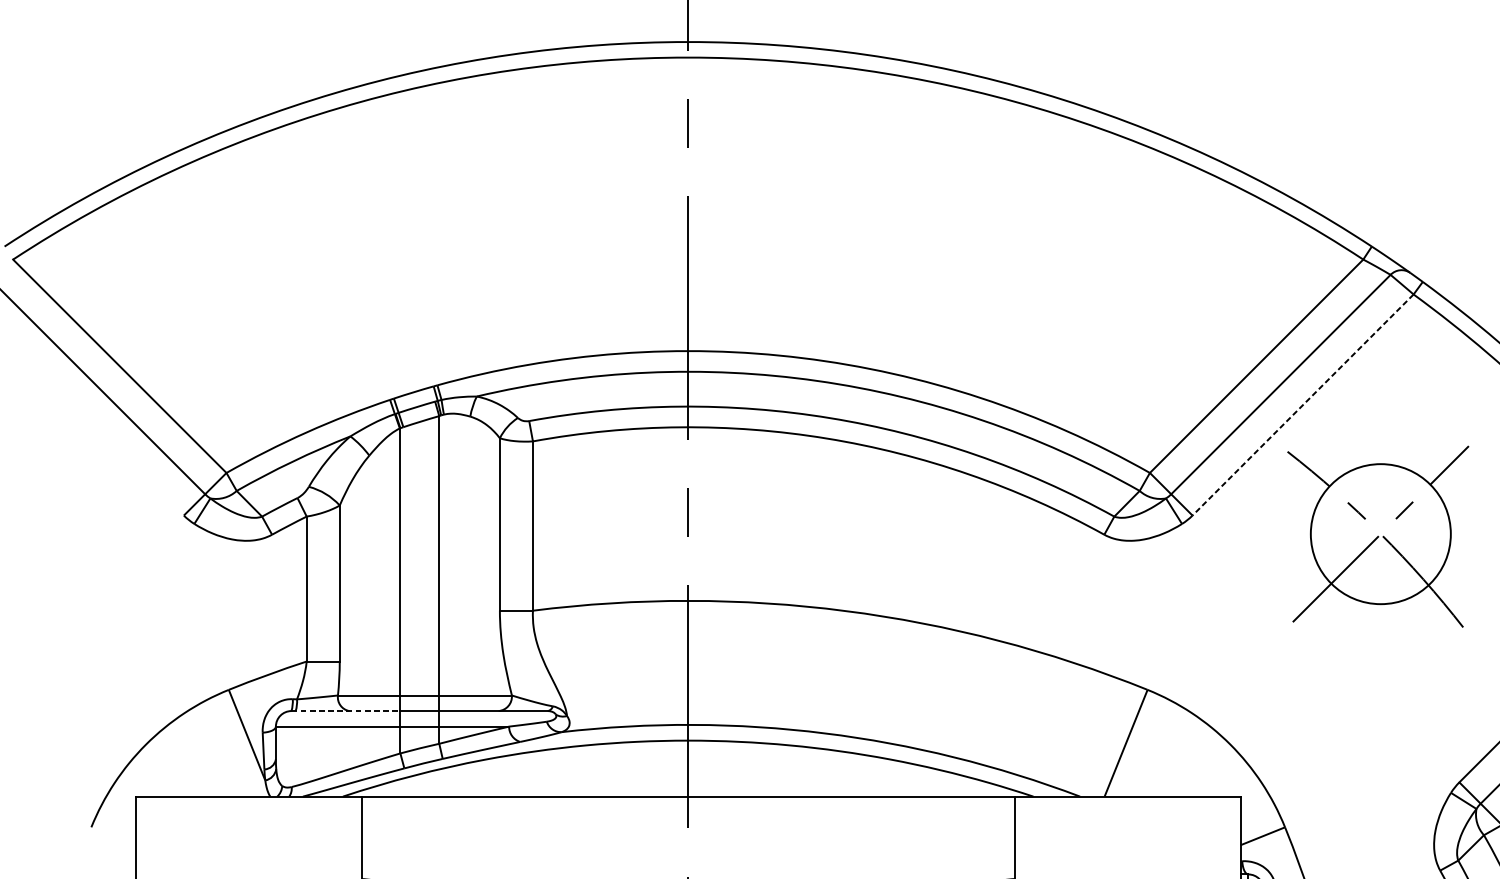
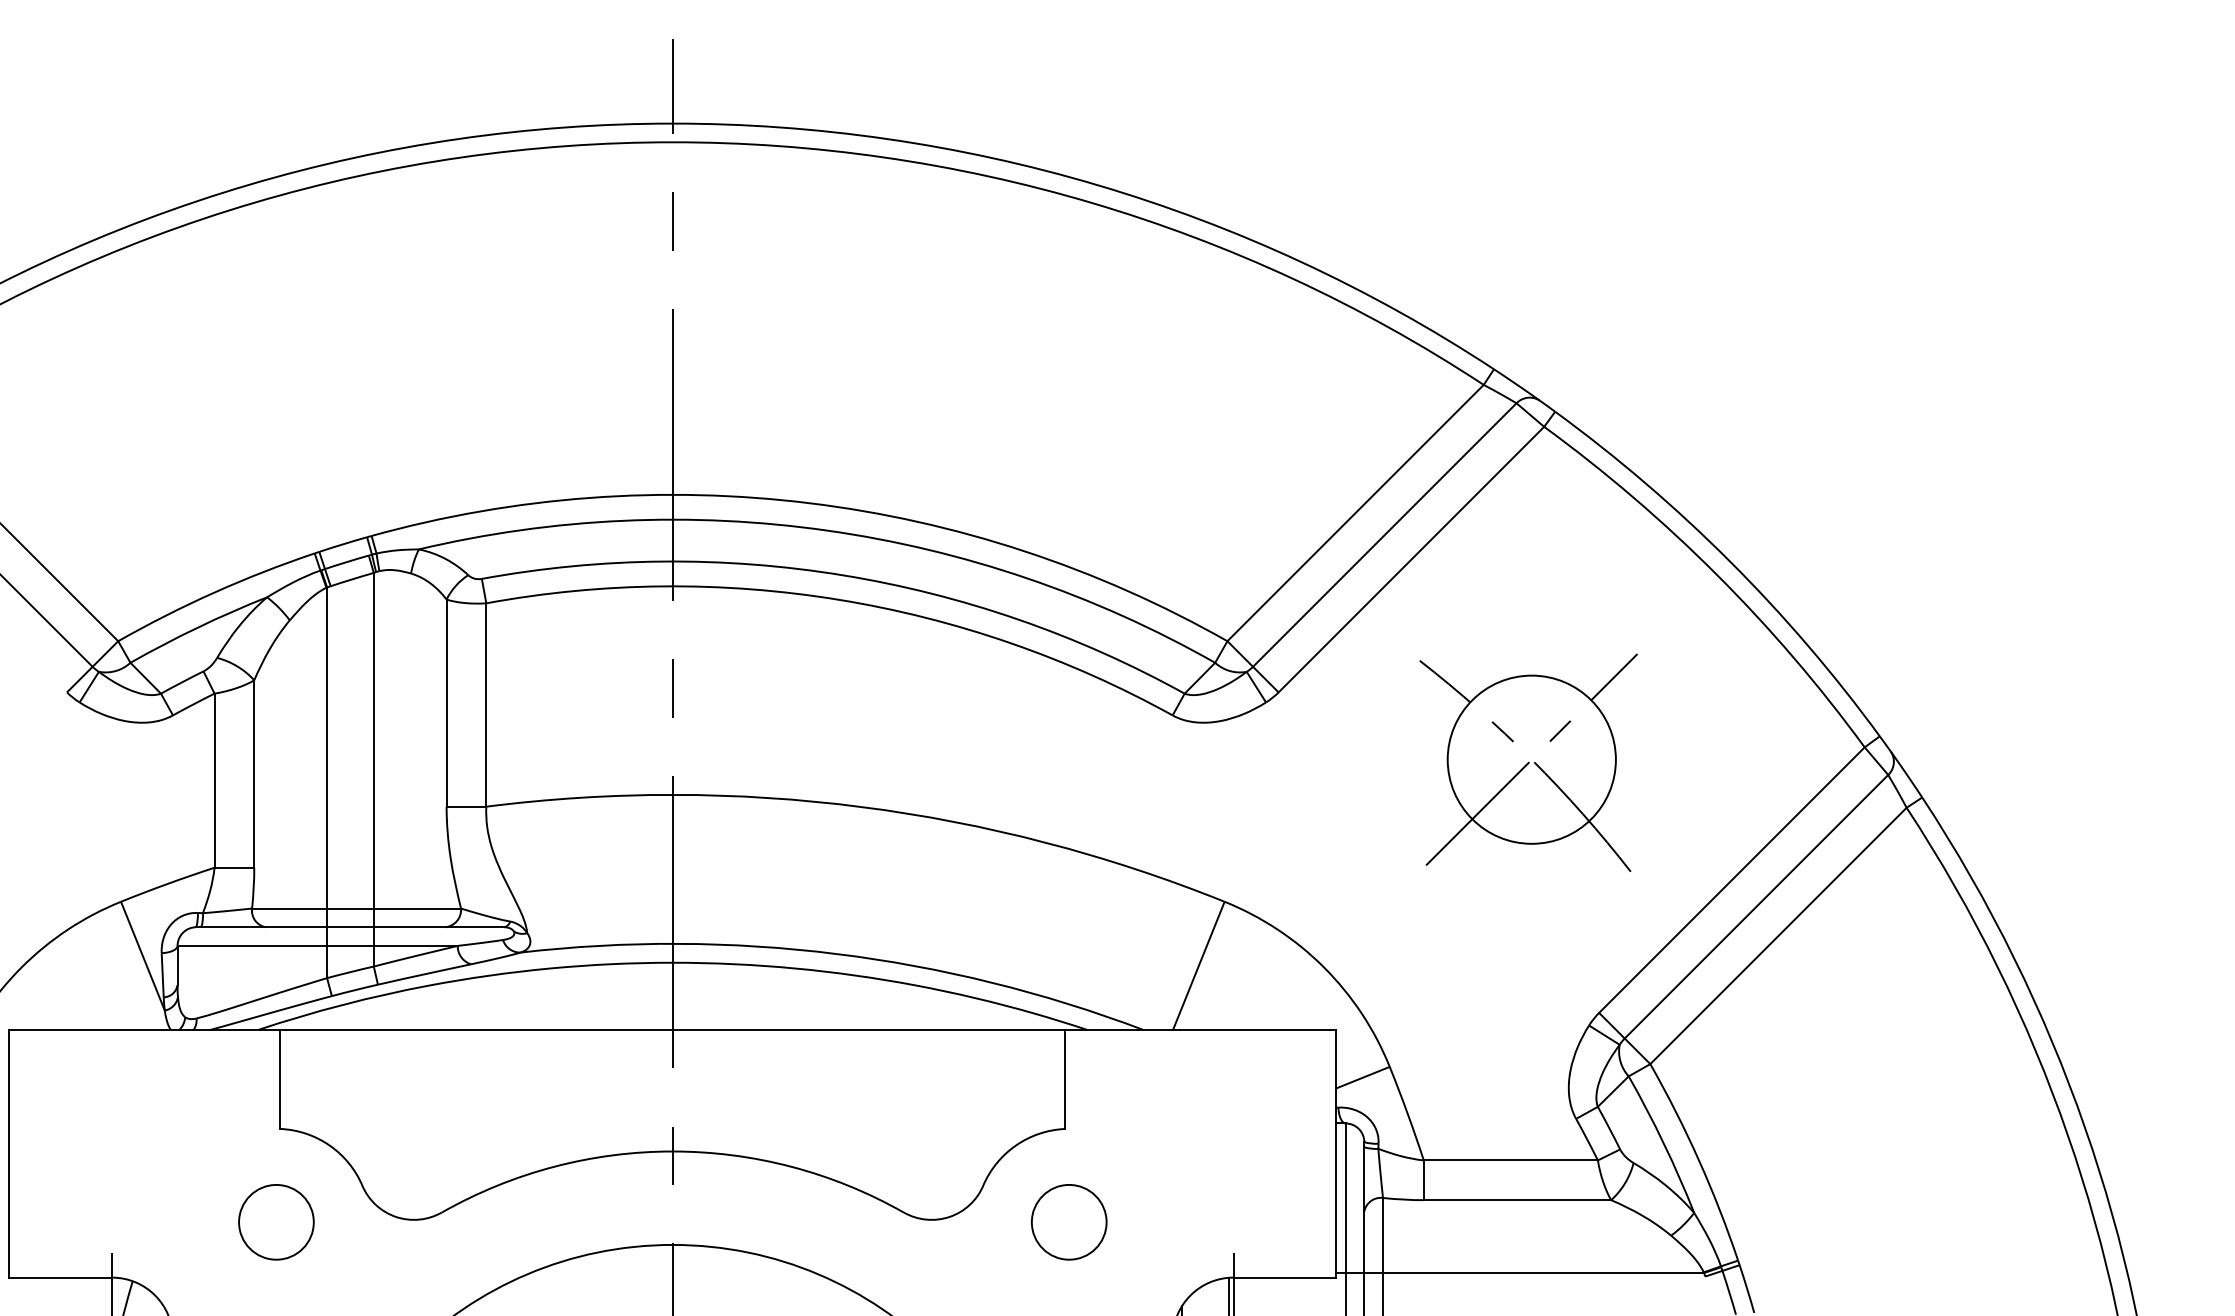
line: (1303, 404) -> (1411, 559), dashed -> solid
part: (1378, 536) -> (1528, 762), moved
line: (346, 711) -> (262, 927), dashed -> solid

